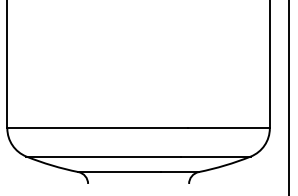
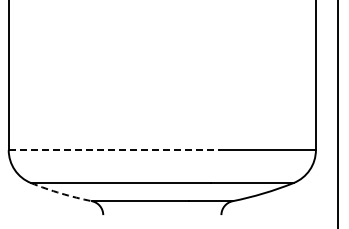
line: (97, 128) -> (114, 150), solid -> dashed
arc: (52, 165) -> (61, 193), solid -> dashed

